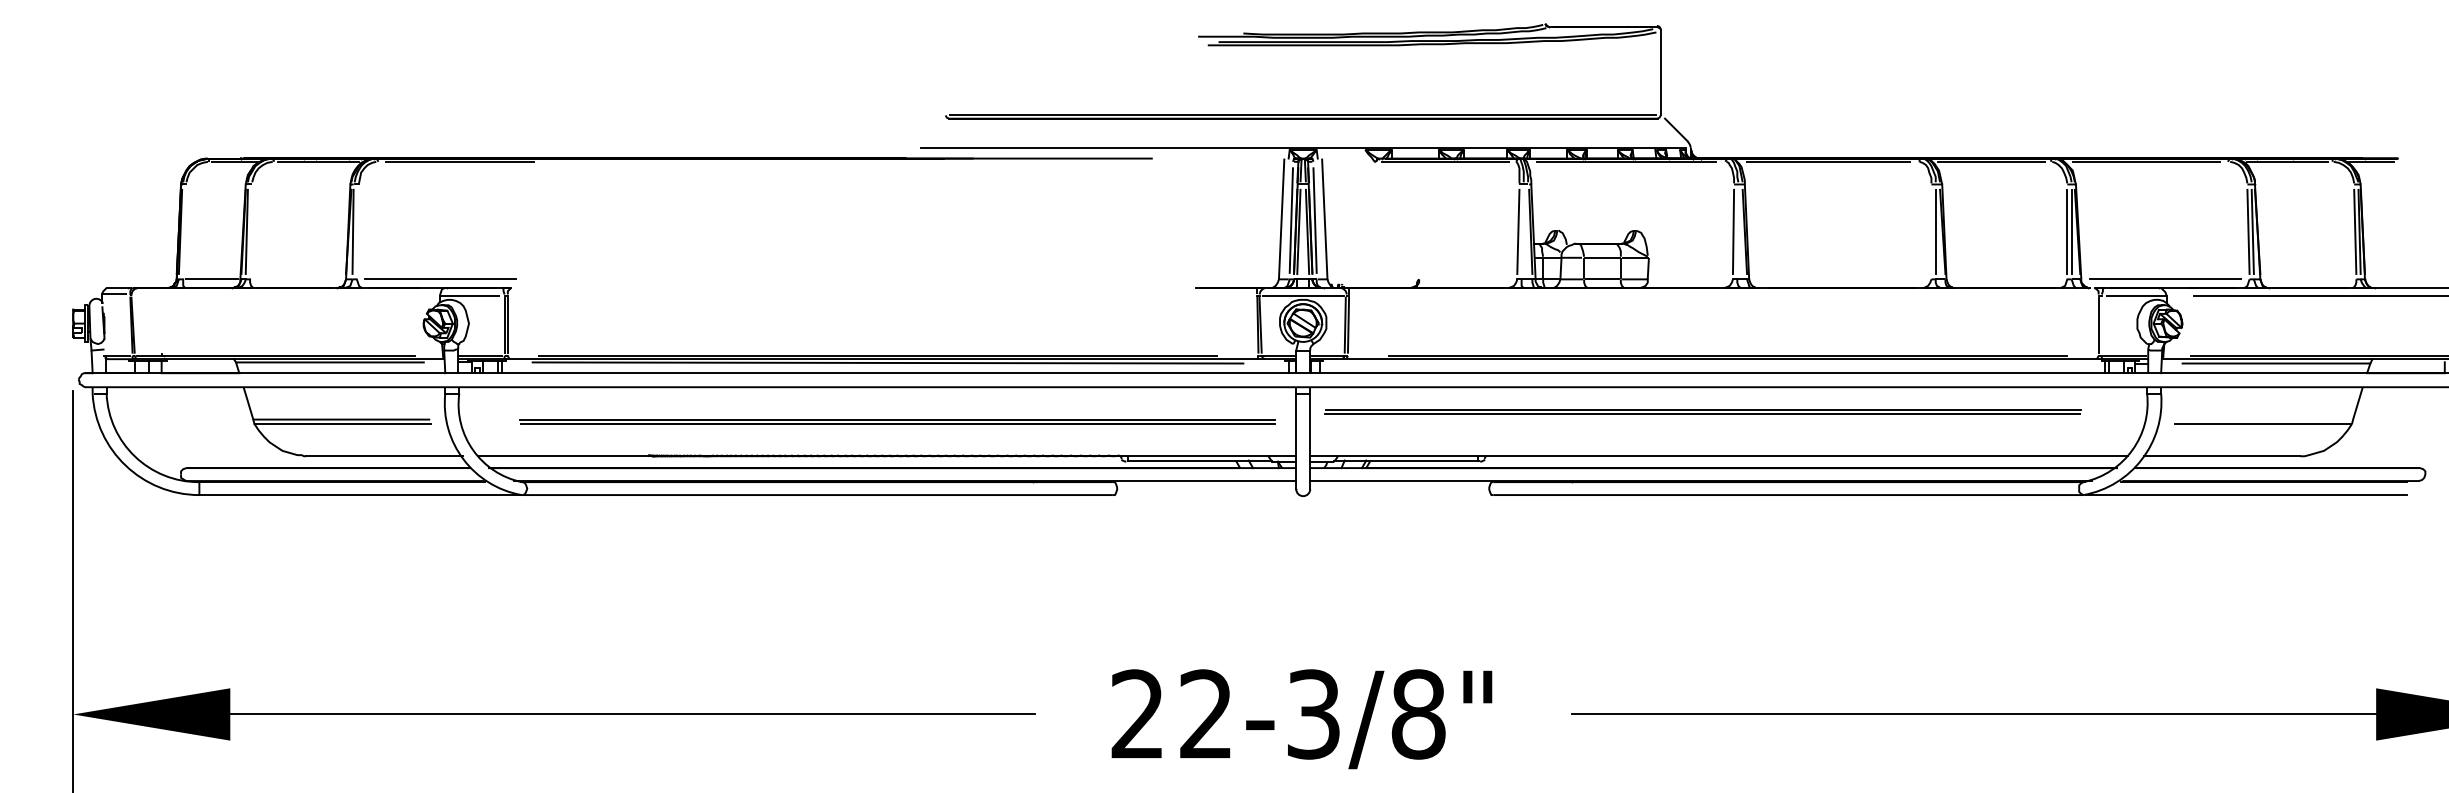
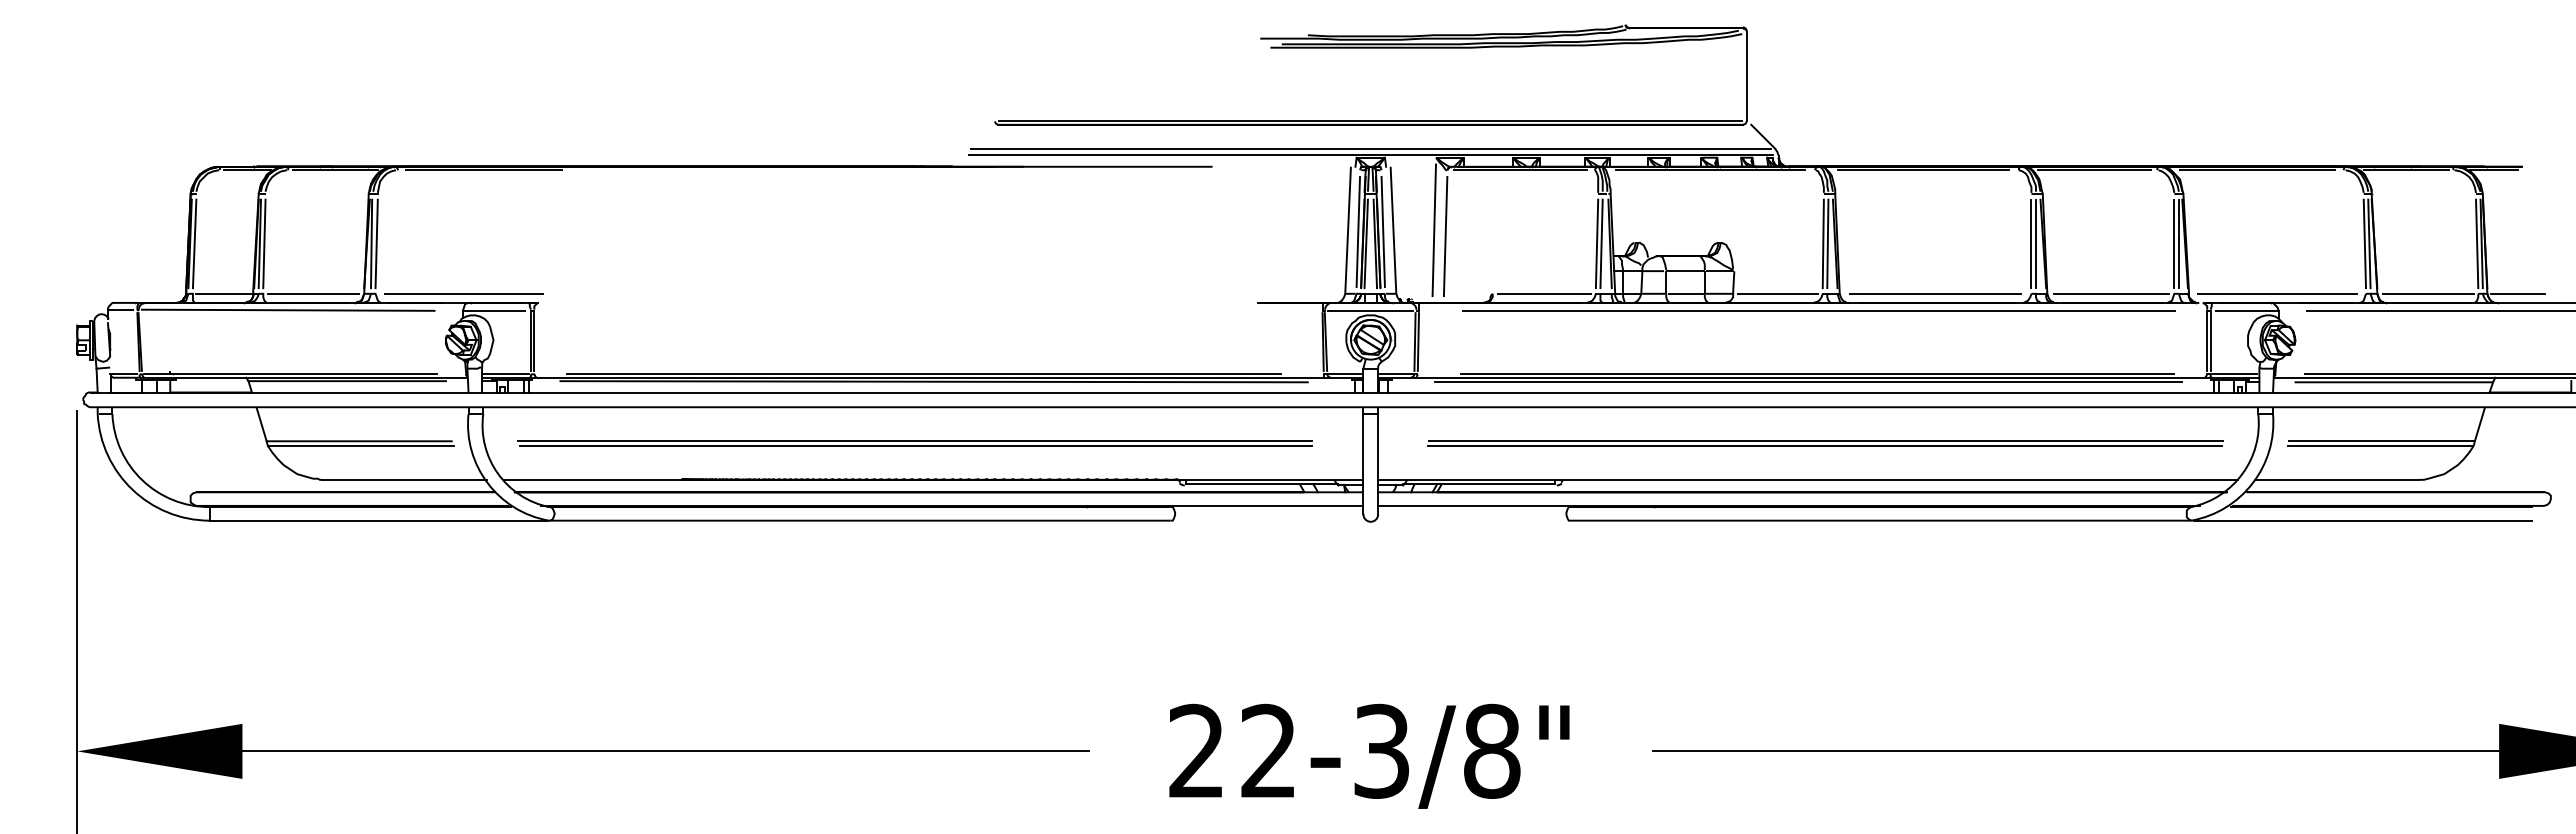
line: (1302, 141) -> (1370, 148), added
line: (1363, 219) -> (1434, 230), added
line: (1374, 224) -> (1445, 236), added
line: (184, 231) -> (194, 243), added
line: (251, 231) -> (264, 243), added
line: (357, 231) -> (376, 243), added
line: (1522, 231) -> (1601, 243), added
line: (1737, 231) -> (1827, 243), added
line: (1931, 231) -> (2031, 243), added
line: (296, 279) -> (312, 293), added
line: (1468, 279) -> (1544, 293), added
line: (1689, 279) -> (1777, 293), added
line: (1840, 279) -> (1935, 293), added
line: (2007, 279) -> (2111, 293), added
line: (2309, 279) -> (2428, 293), added
line: (2393, 279) -> (2517, 293), added
line: (273, 294) -> (287, 309), added
line: (1729, 295) -> (1819, 310), added
line: (2101, 324) -> (2210, 341), added
line: (1719, 363) -> (1808, 382), added
part: (1703, 412) -> (1825, 443), moved
line: (2263, 419) -> (2380, 441), added
part: (896, 421) -> (914, 443), moved

